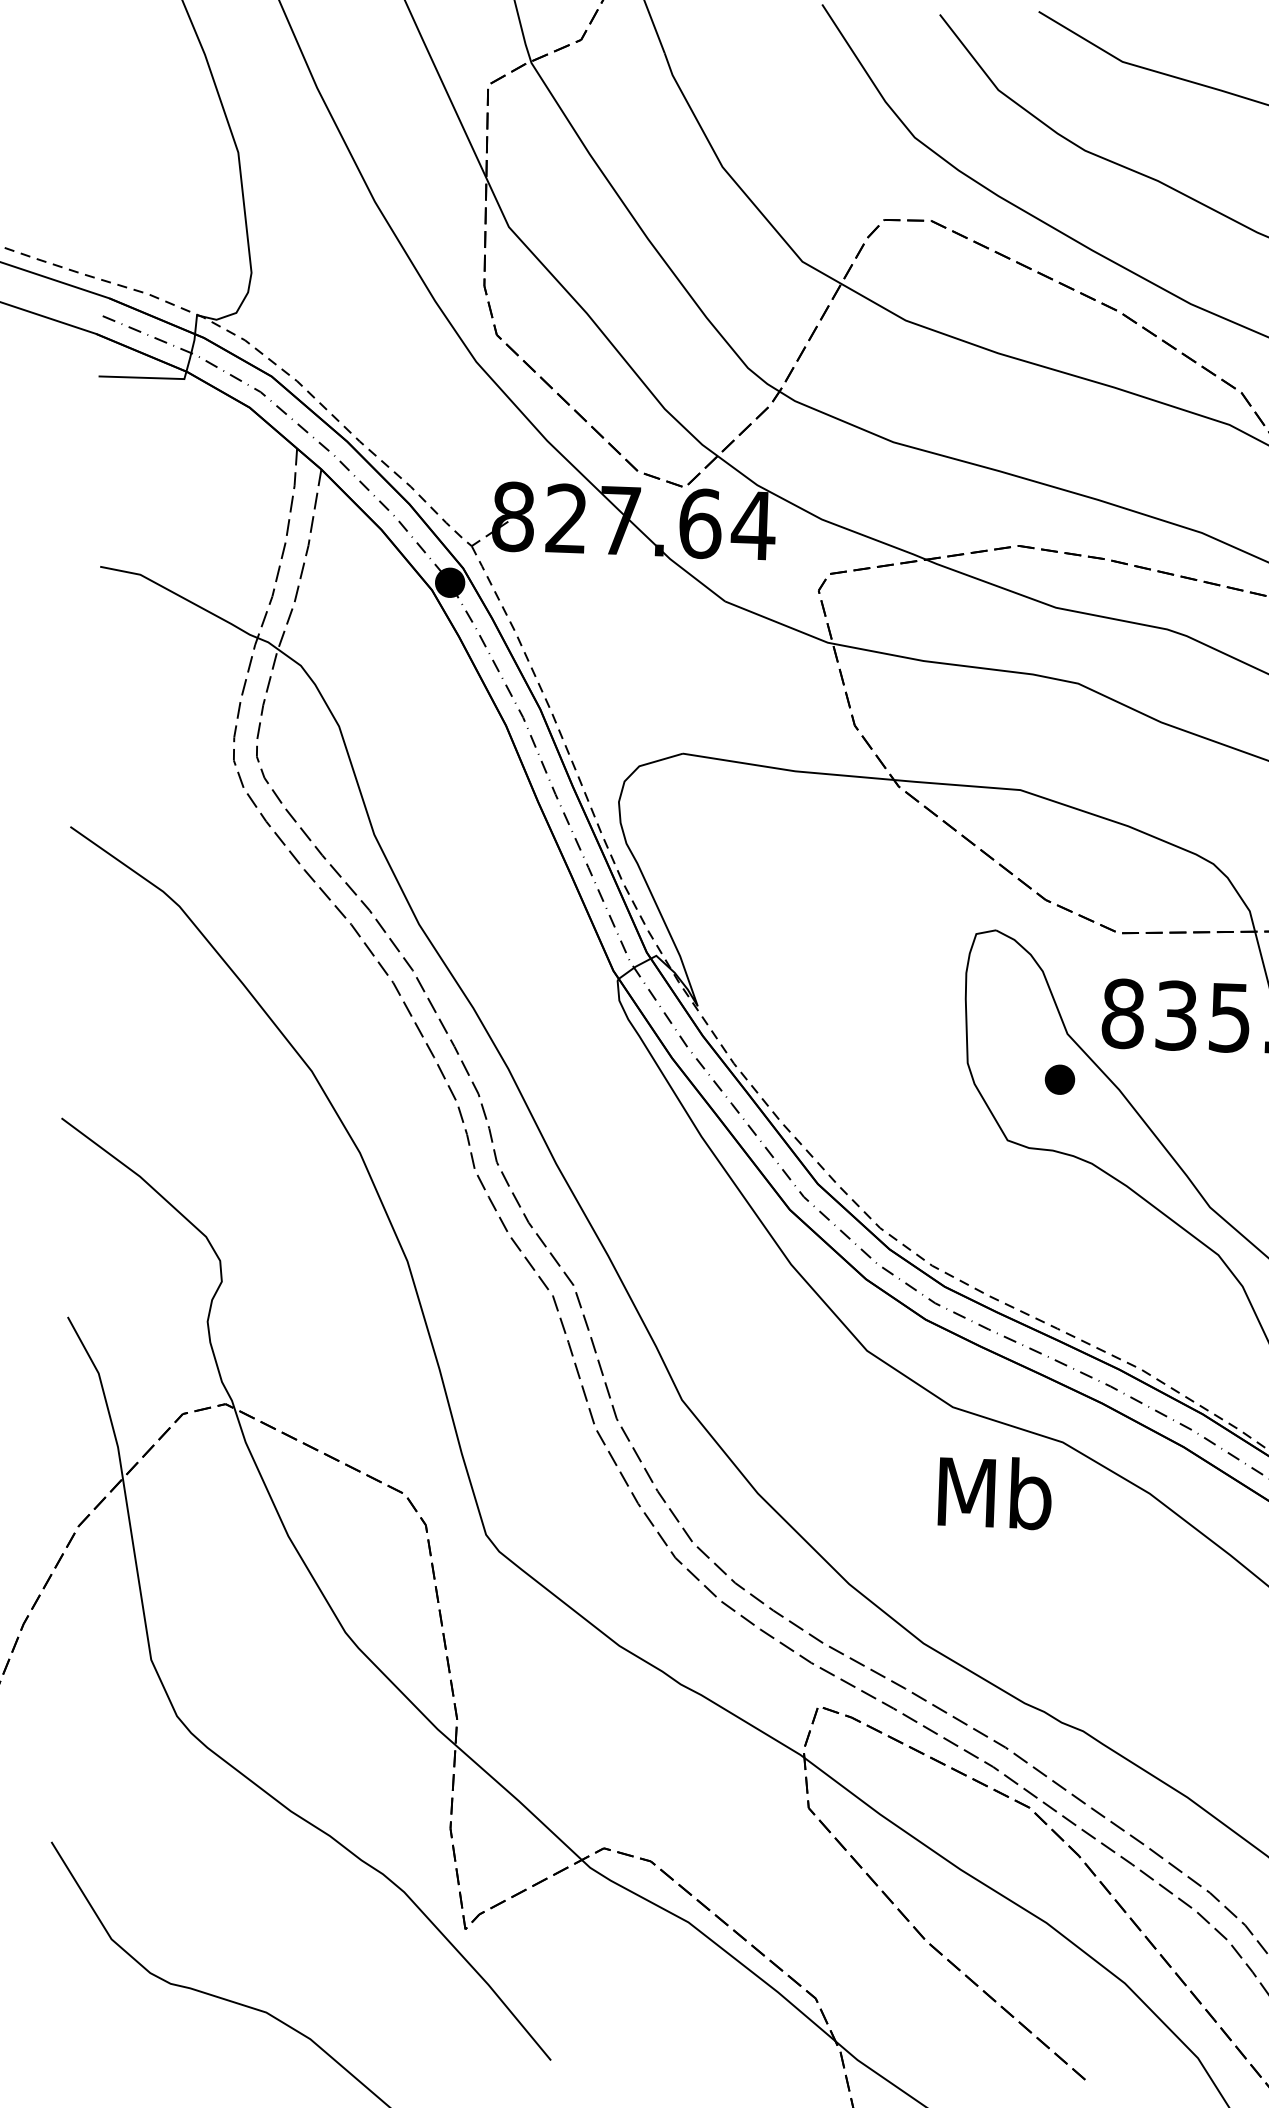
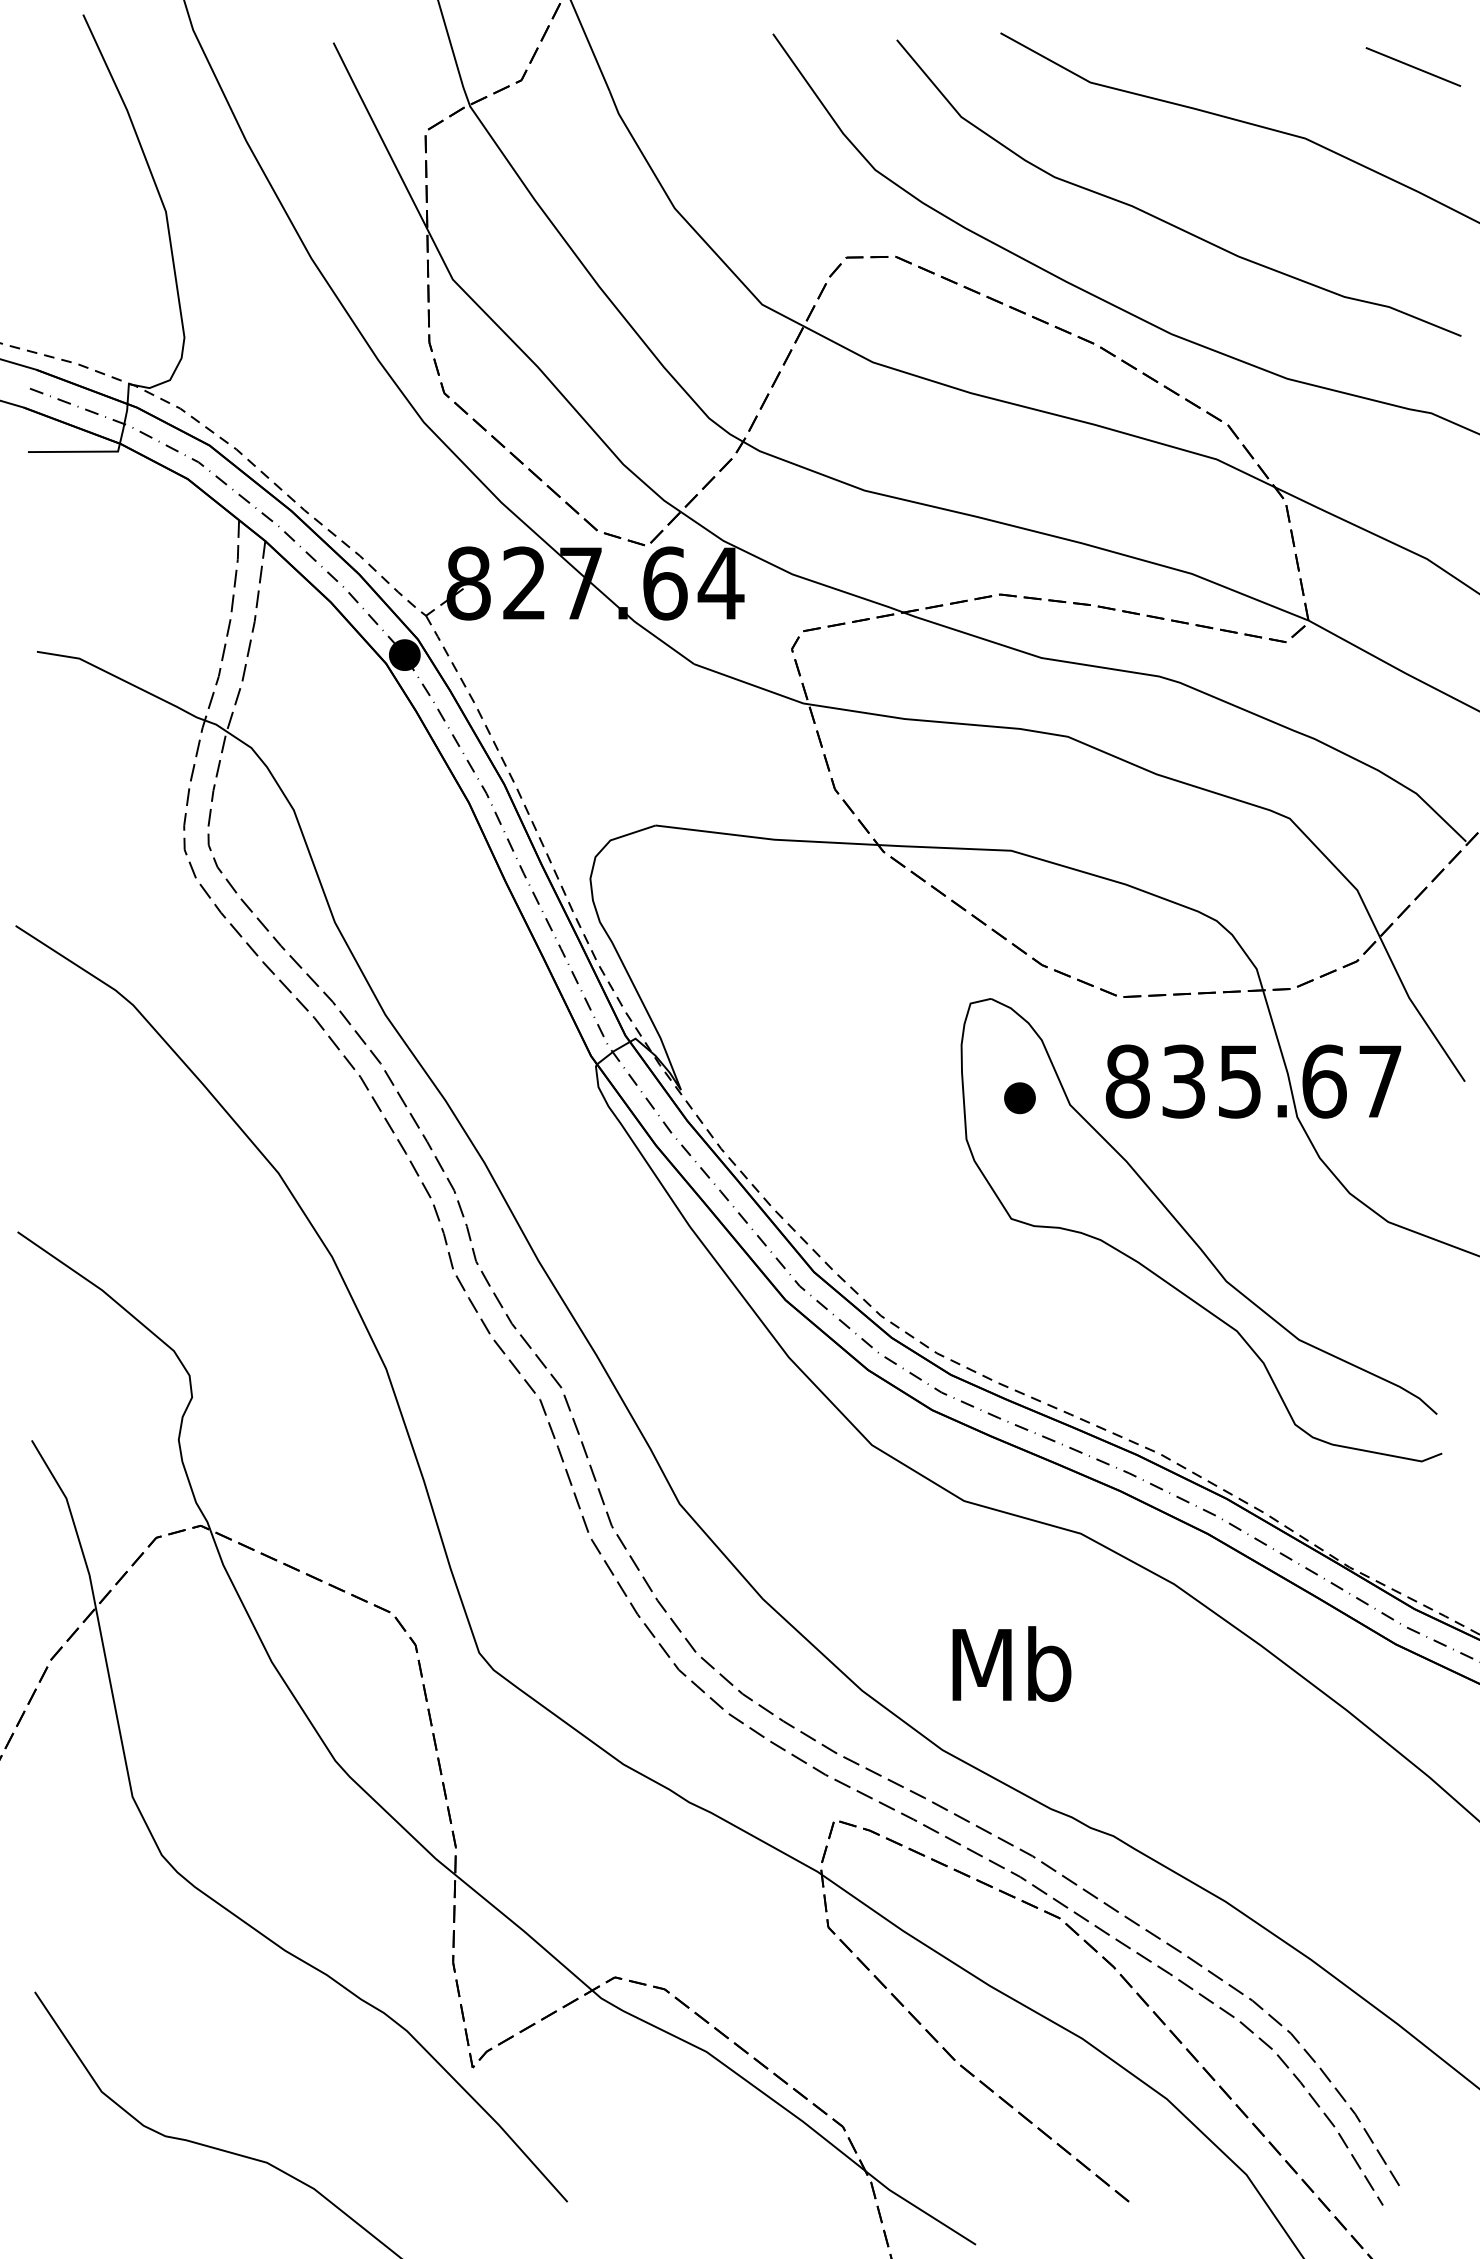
part: (1059, 1079) -> (1019, 1098), moved
text: (994, 1492) -> (1011, 1663), moved

